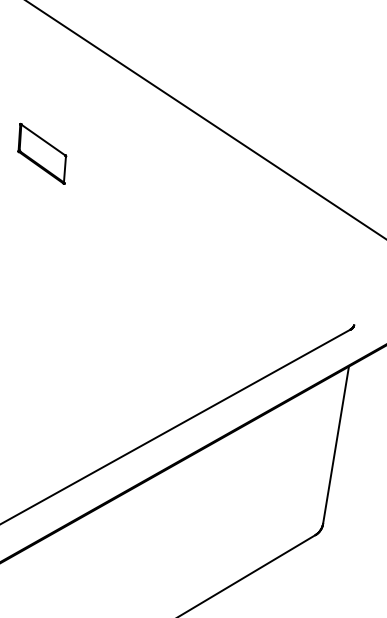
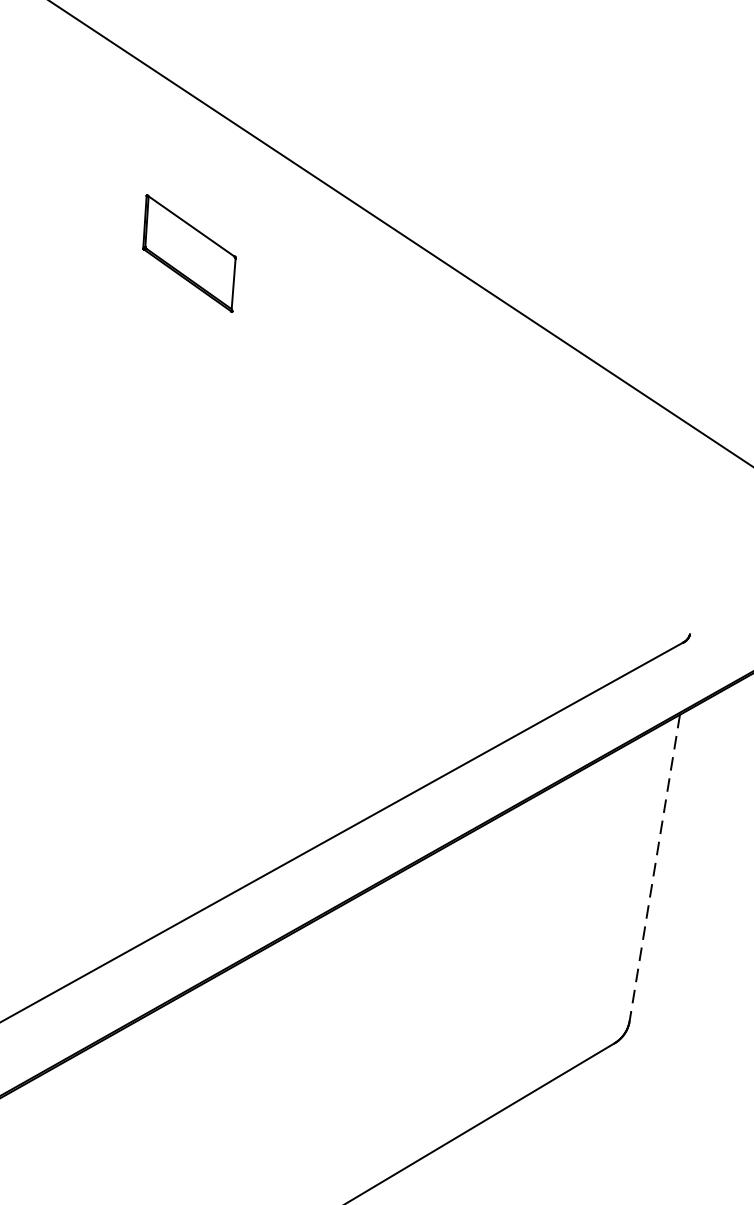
part: (42, 153) -> (189, 252), moved
line: (336, 445) -> (655, 868), solid -> dashed

